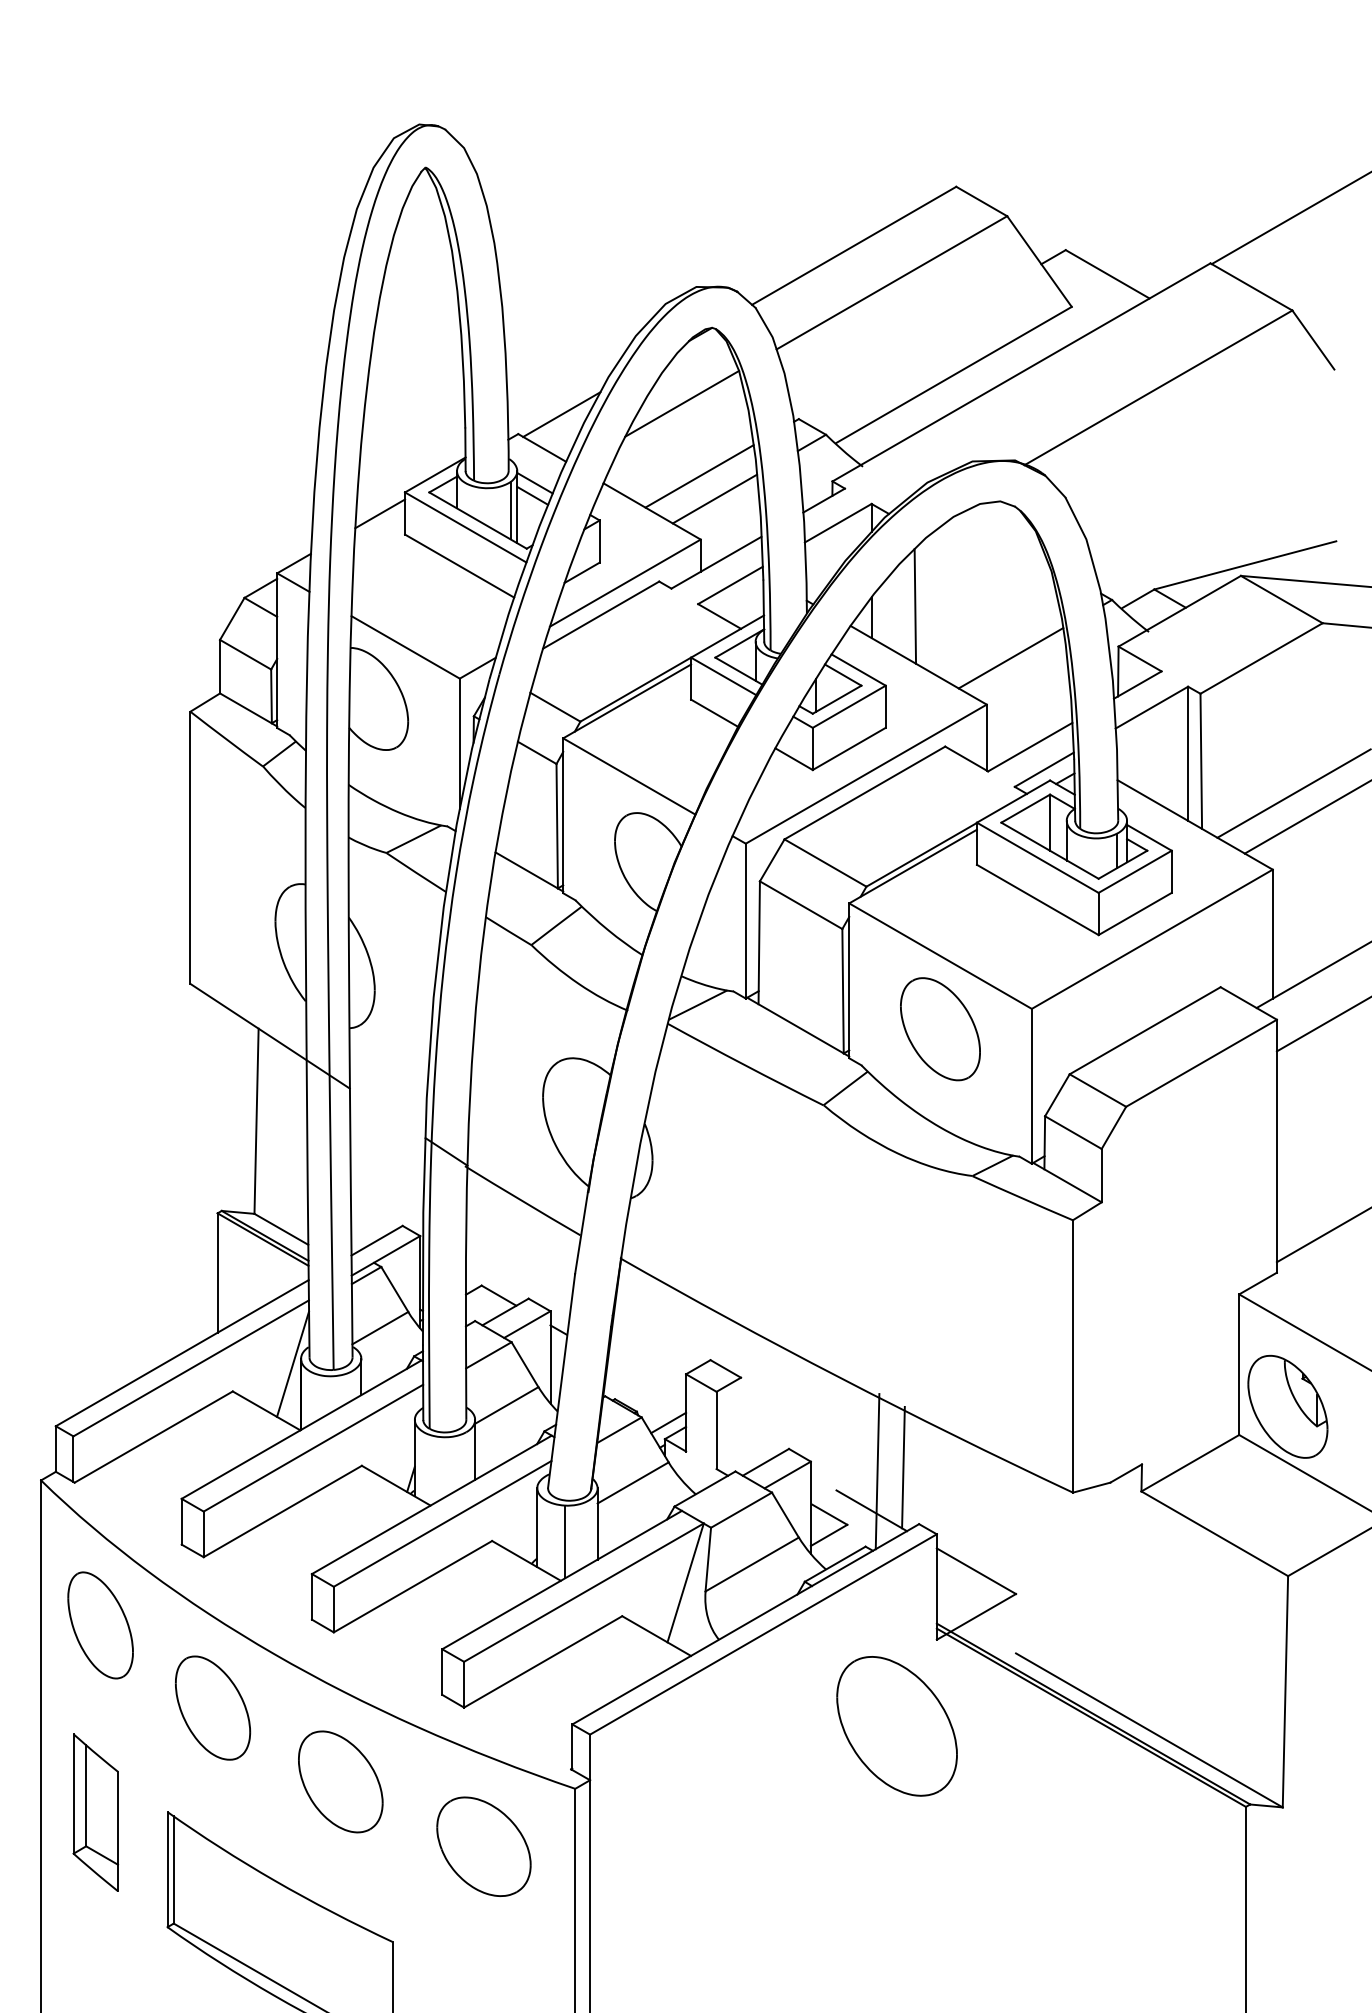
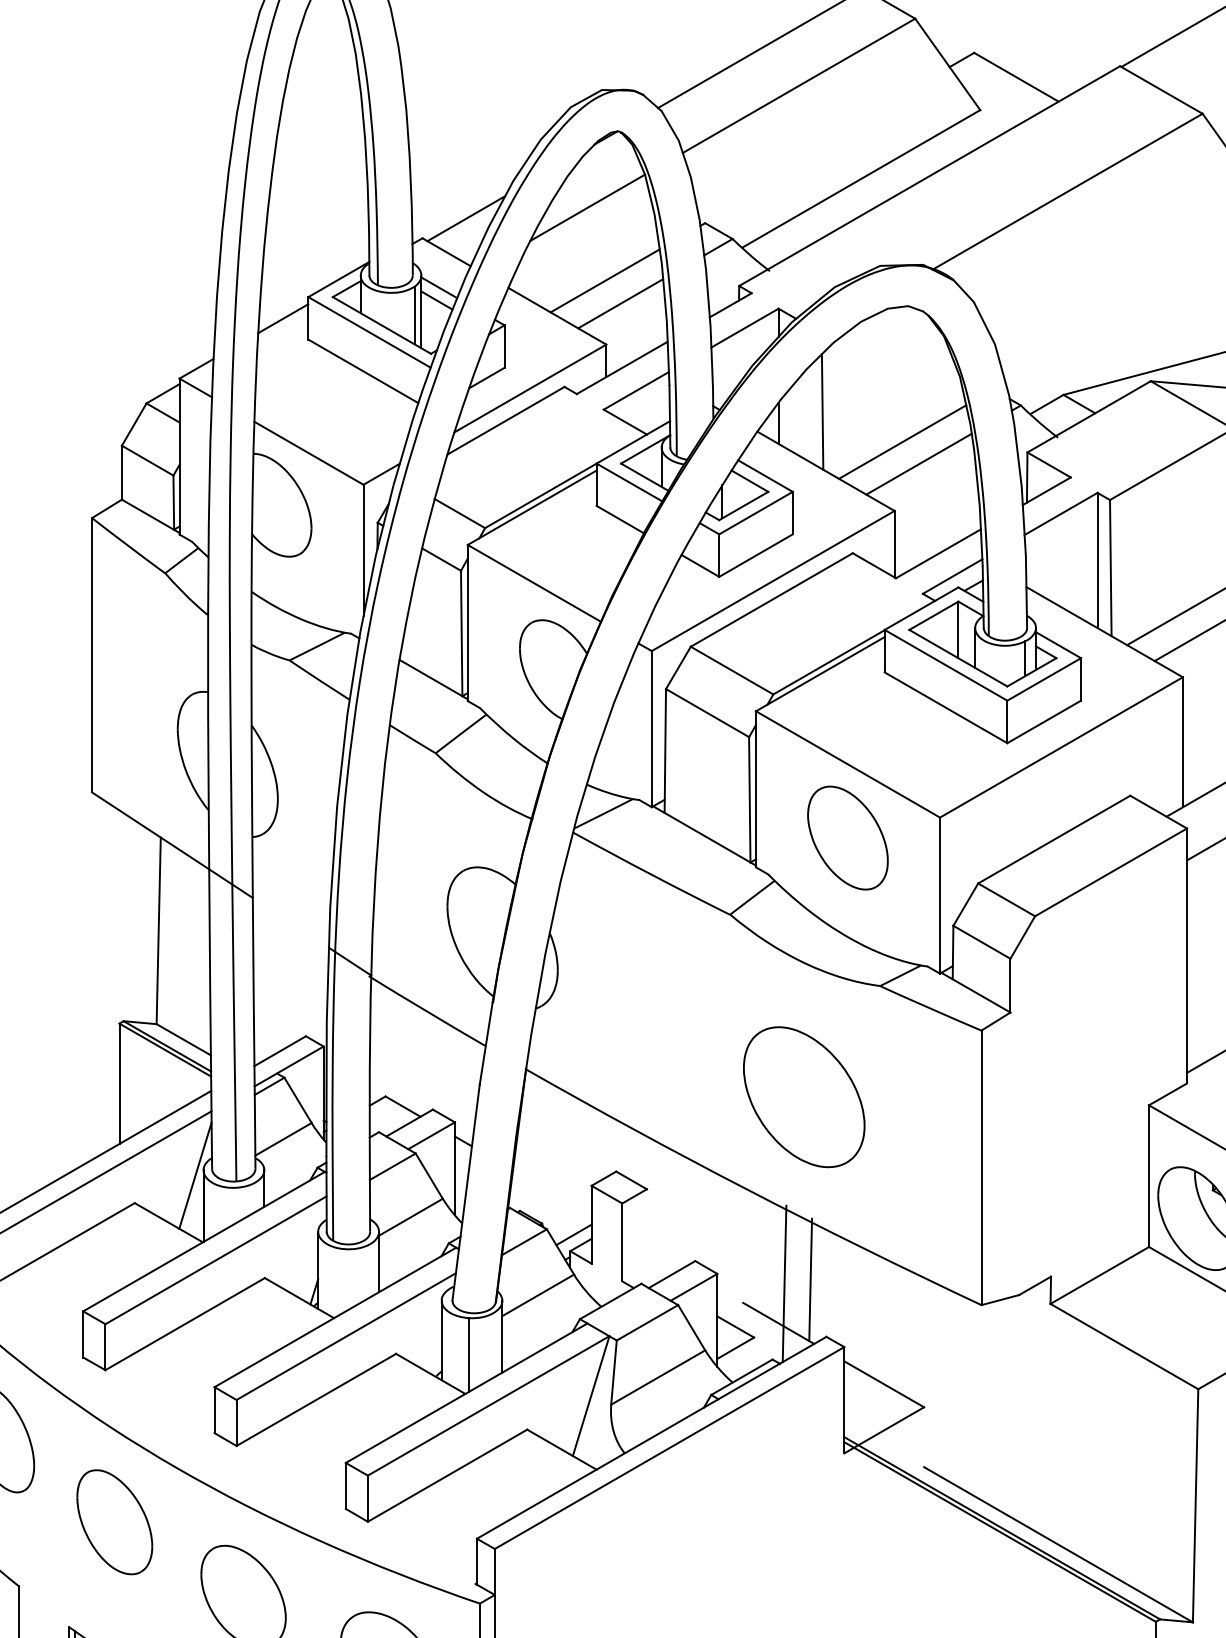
line: (994, 635) -> (902, 441), added
part: (896, 1726) -> (803, 1097), moved

